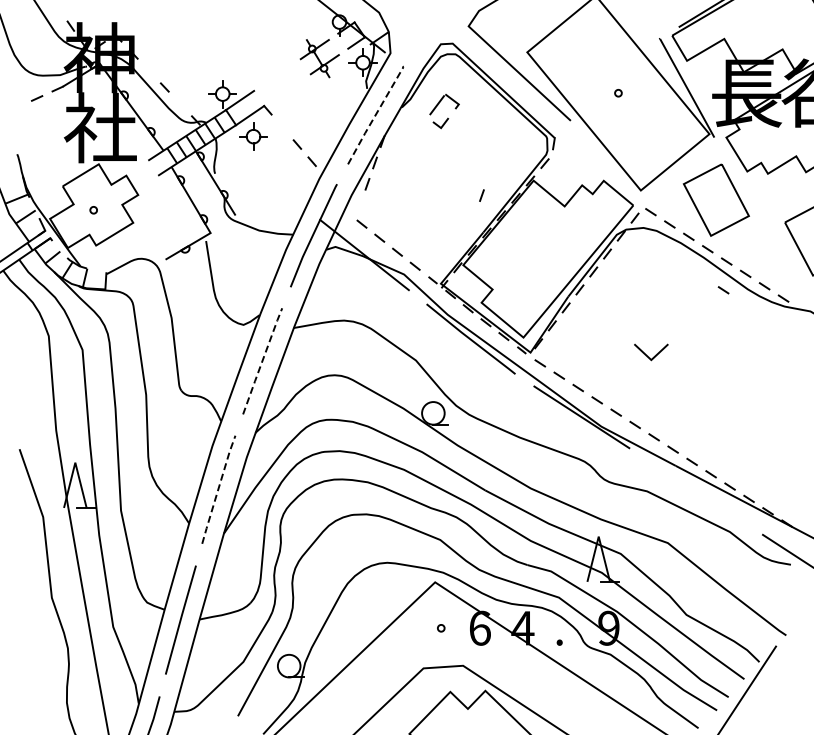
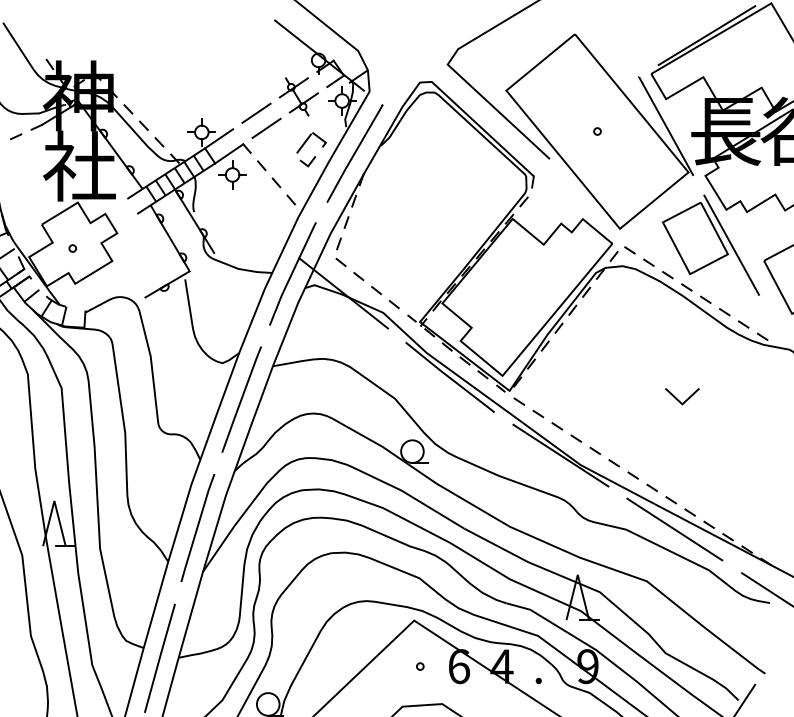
line: (149, 70) -> (128, 108), added
line: (277, 74) -> (256, 112), added
line: (287, 89) -> (266, 127), added
line: (180, 103) -> (159, 141), added
line: (376, 114) -> (355, 152), dashed -> solid
part: (447, 117) -> (314, 155), moved
line: (282, 127) -> (261, 165), added
line: (481, 195) -> (338, 243), moved
line: (752, 206) -> (731, 244), added
line: (723, 290) -> (702, 328), removed
line: (654, 355) -> (685, 399), moved
line: (262, 361) -> (241, 399), dashed -> solid
line: (218, 488) -> (197, 526), dashed -> solid
line: (695, 491) -> (674, 529), added

